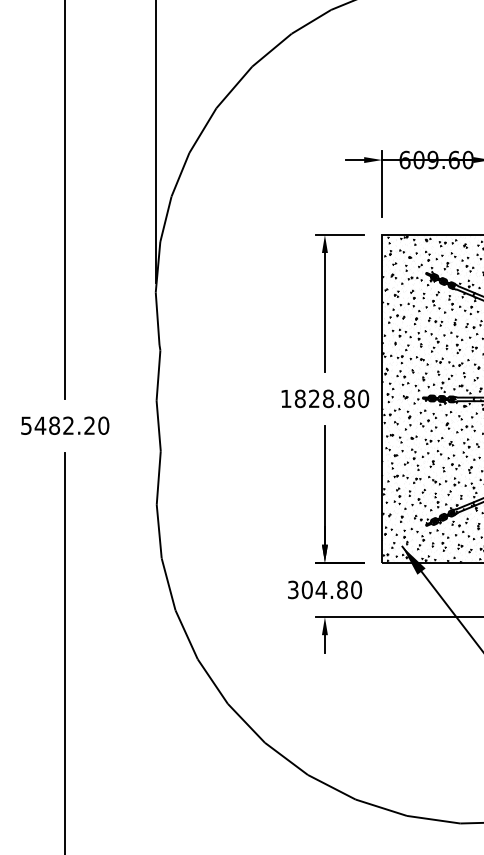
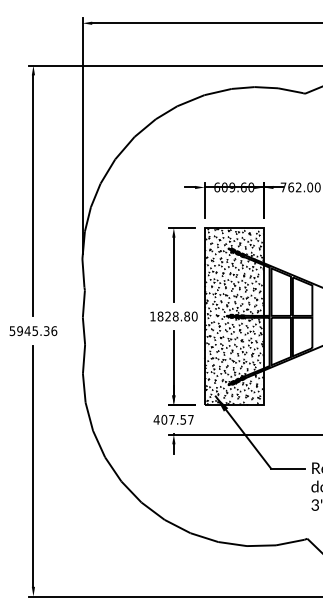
text: (72, 426) -> (37, 331), 5482.20 -> 5945.36
text: (324, 589) -> (173, 419), 304.80 -> 407.57

